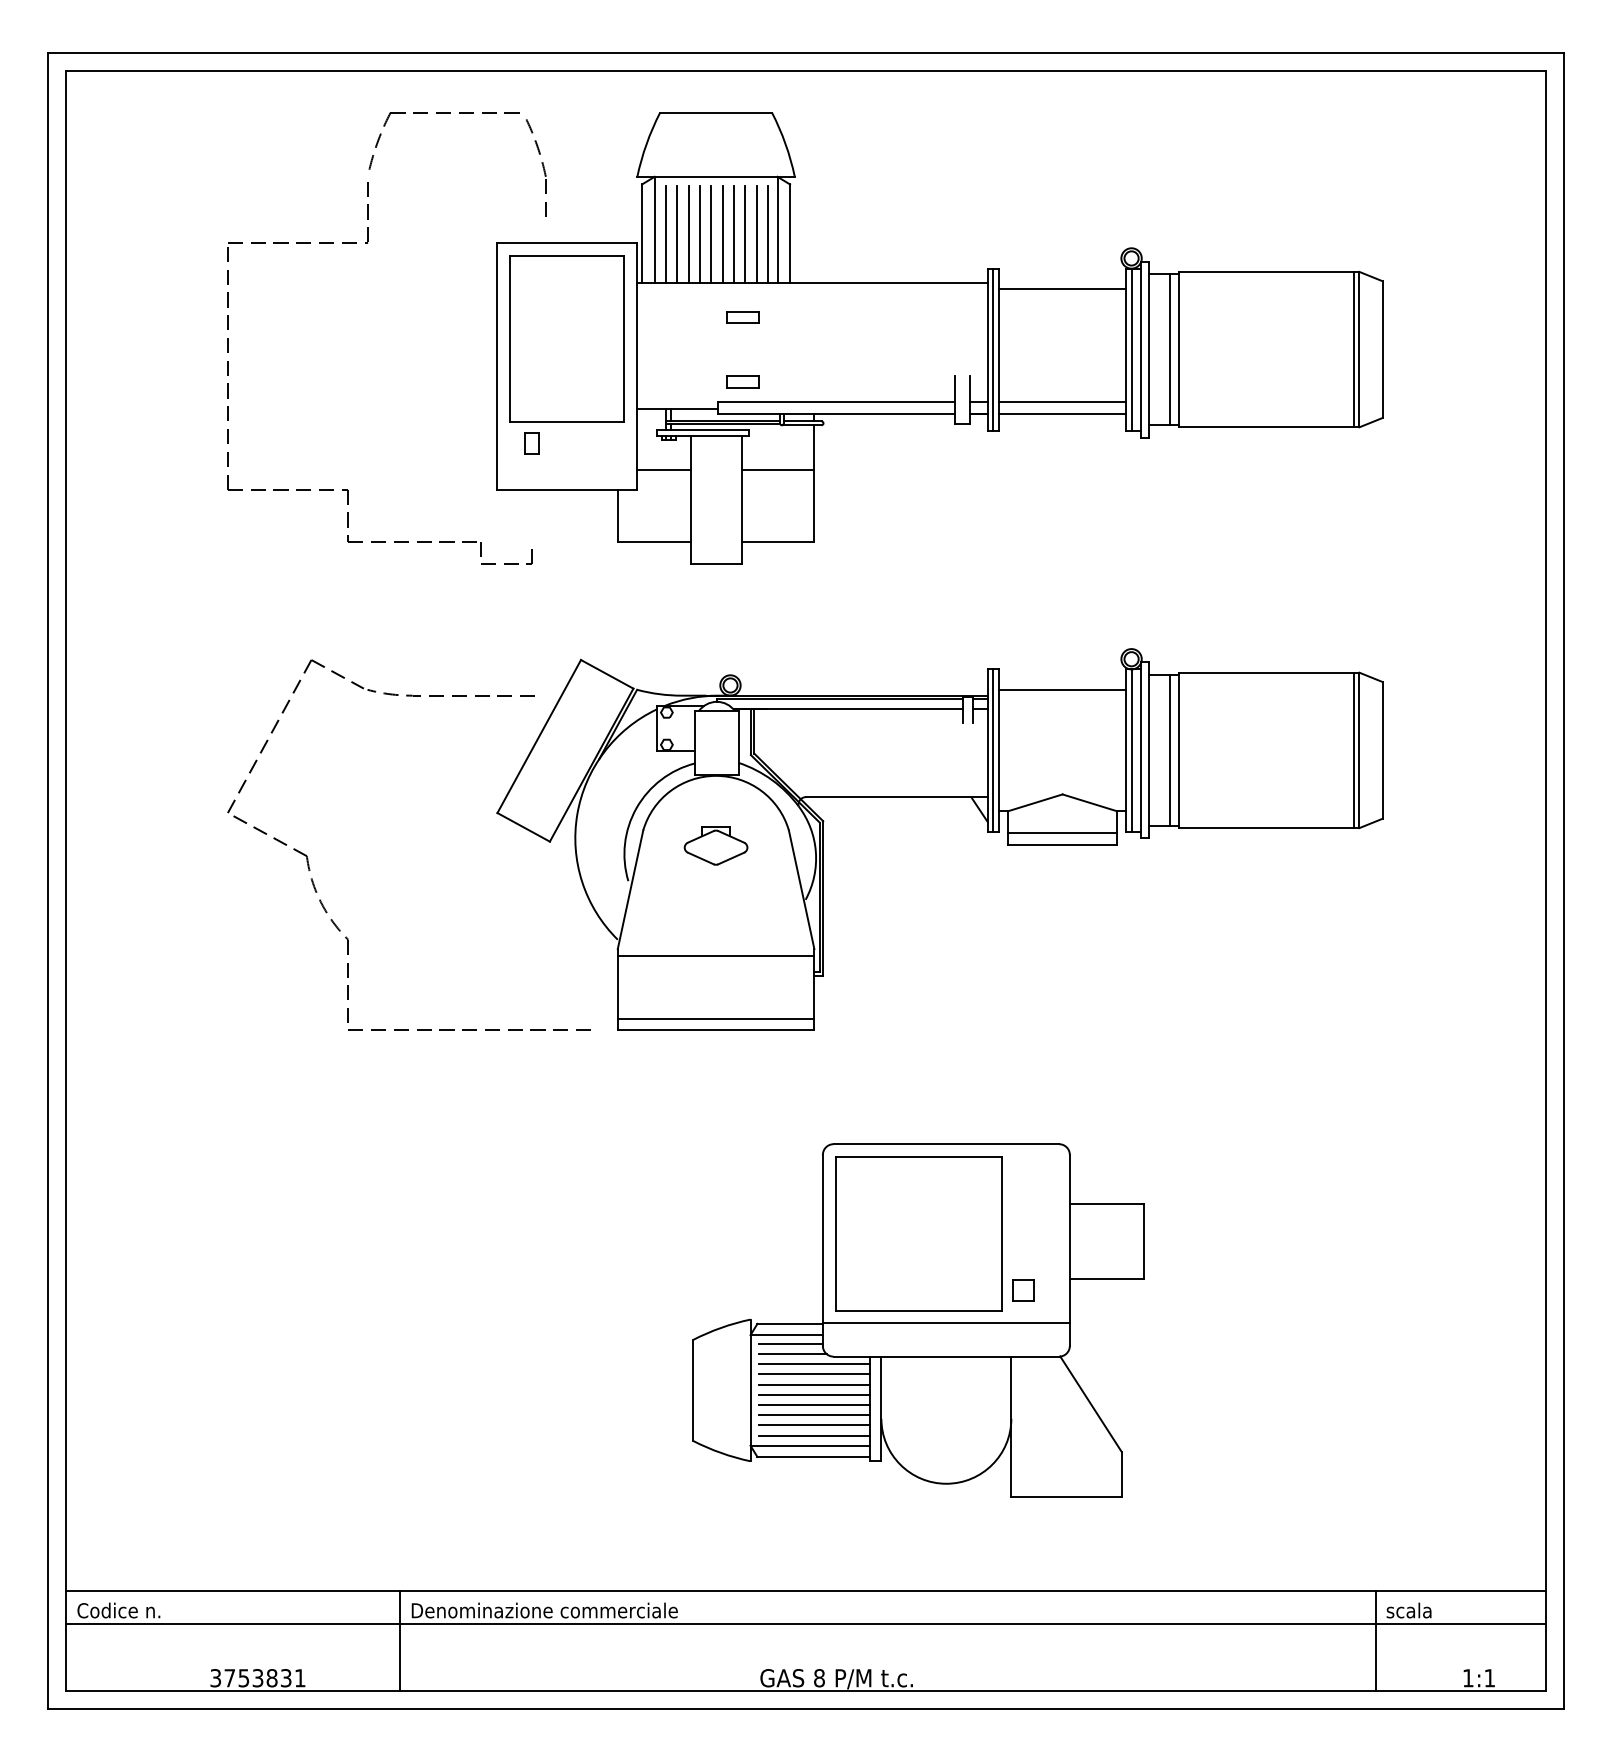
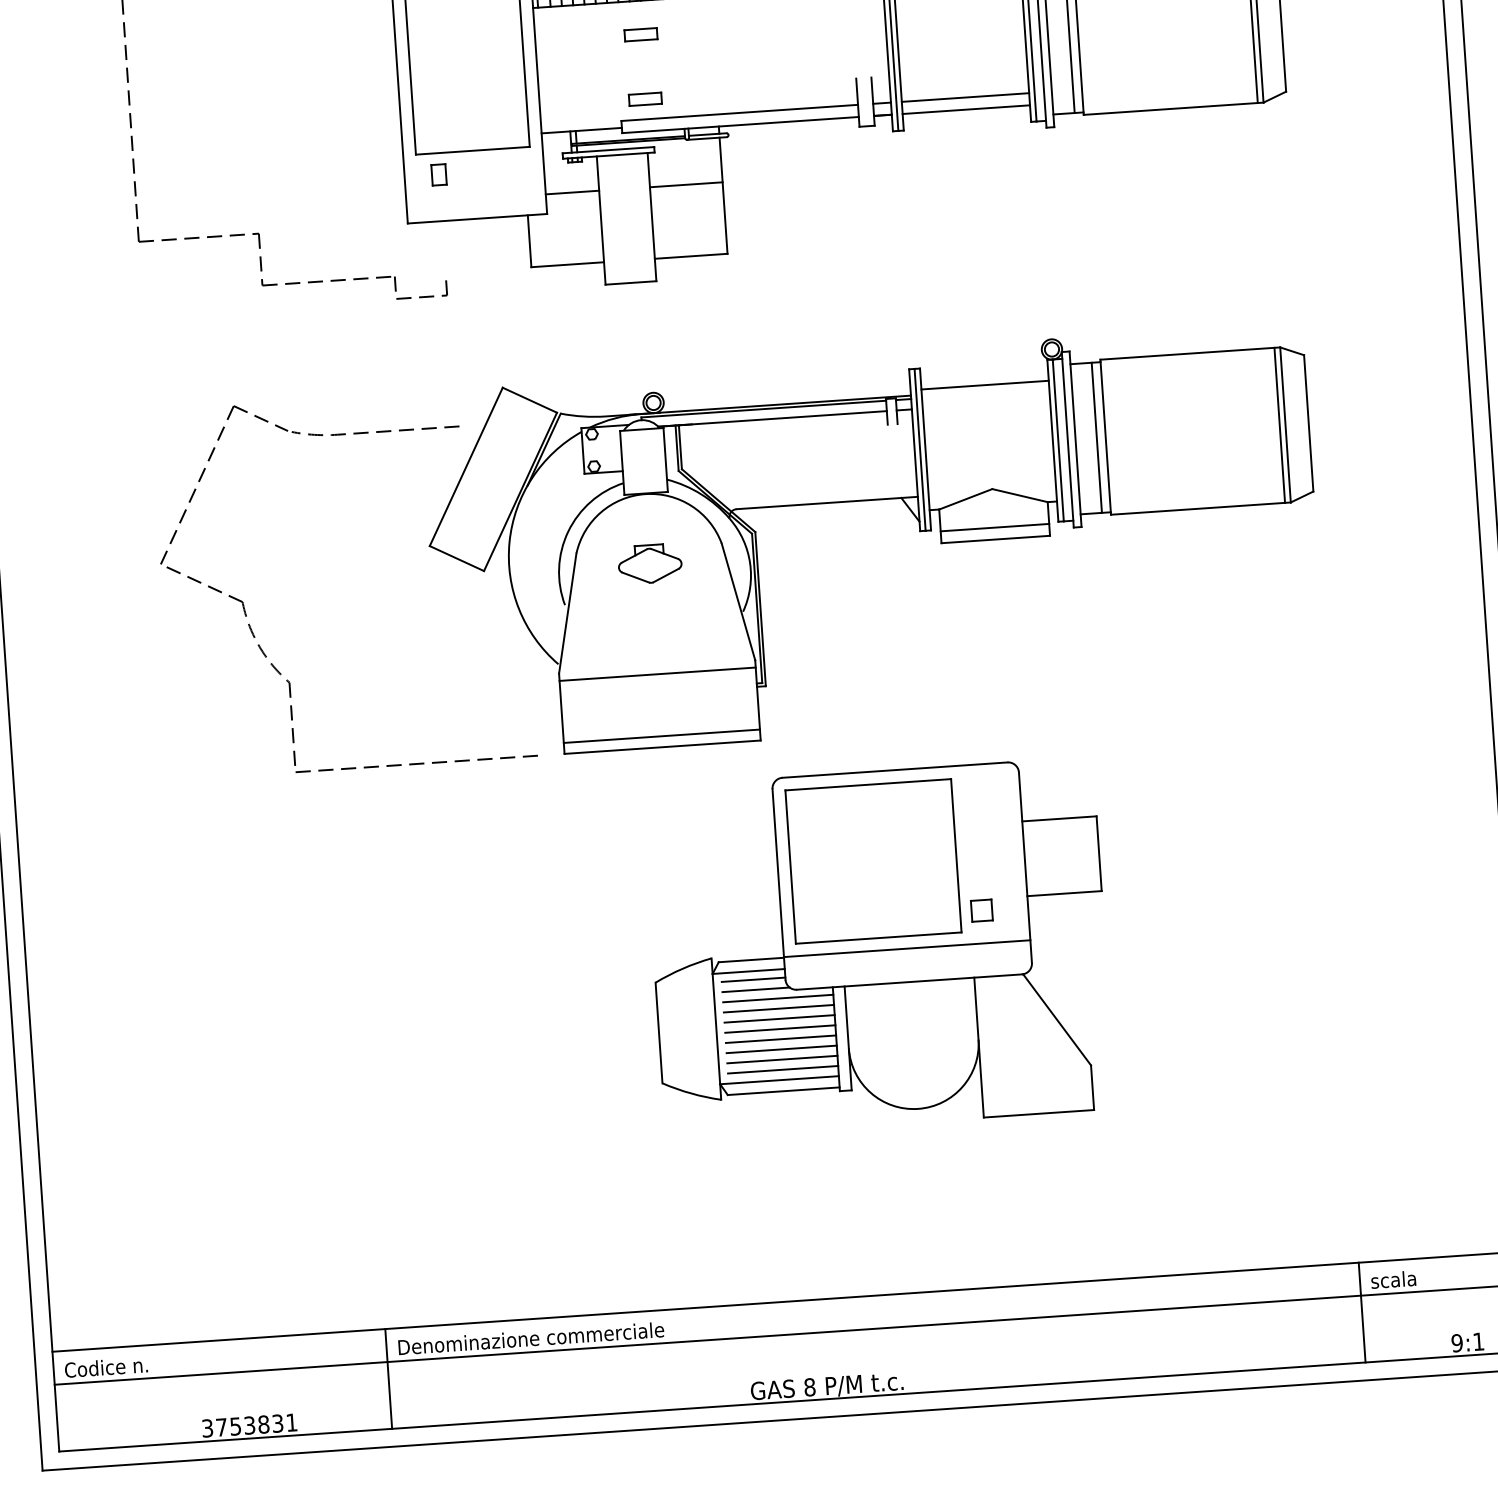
part: (918, 1320) -> (879, 947), moved
text: (1467, 1678) -> (1456, 1343), 1:1 -> 9:1

